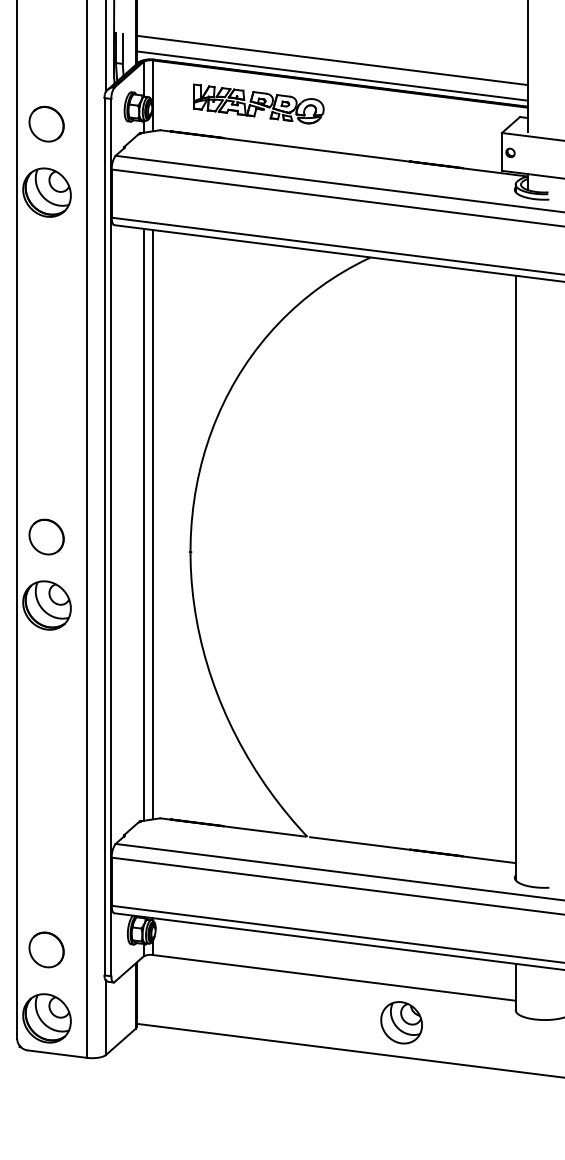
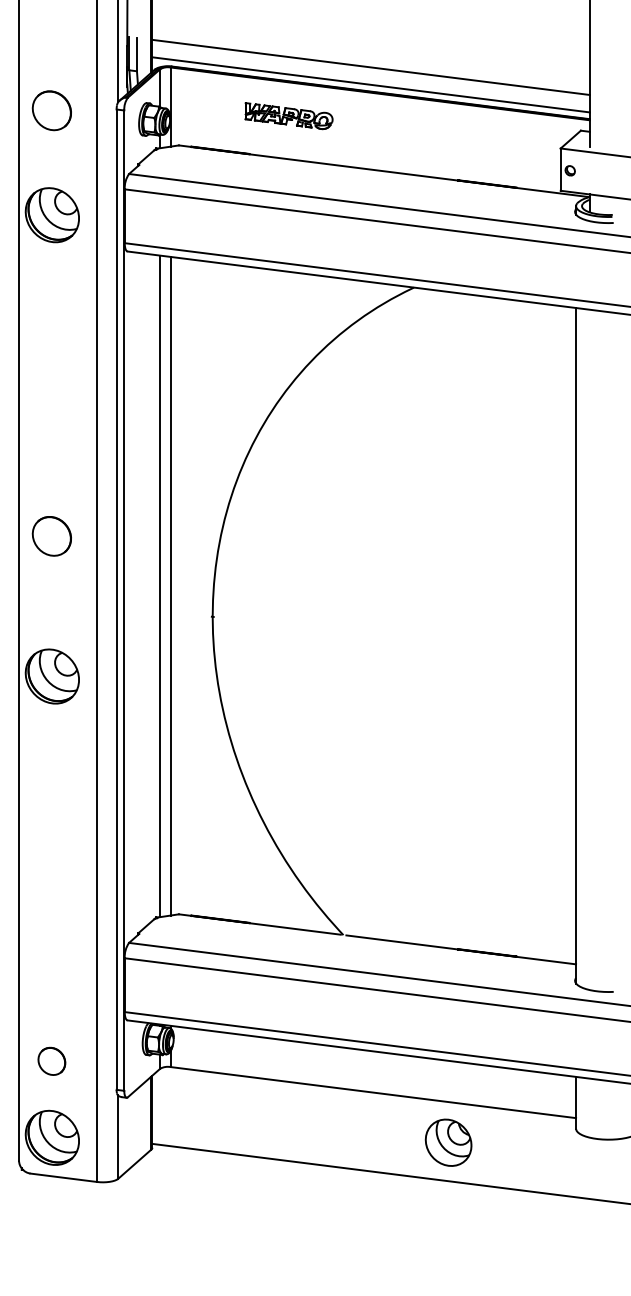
part: (258, 103) -> (288, 115), size x0.6
part: (46, 123) -> (51, 109), moved
part: (46, 536) -> (51, 535), moved
part: (46, 949) -> (51, 1060), size x0.7

